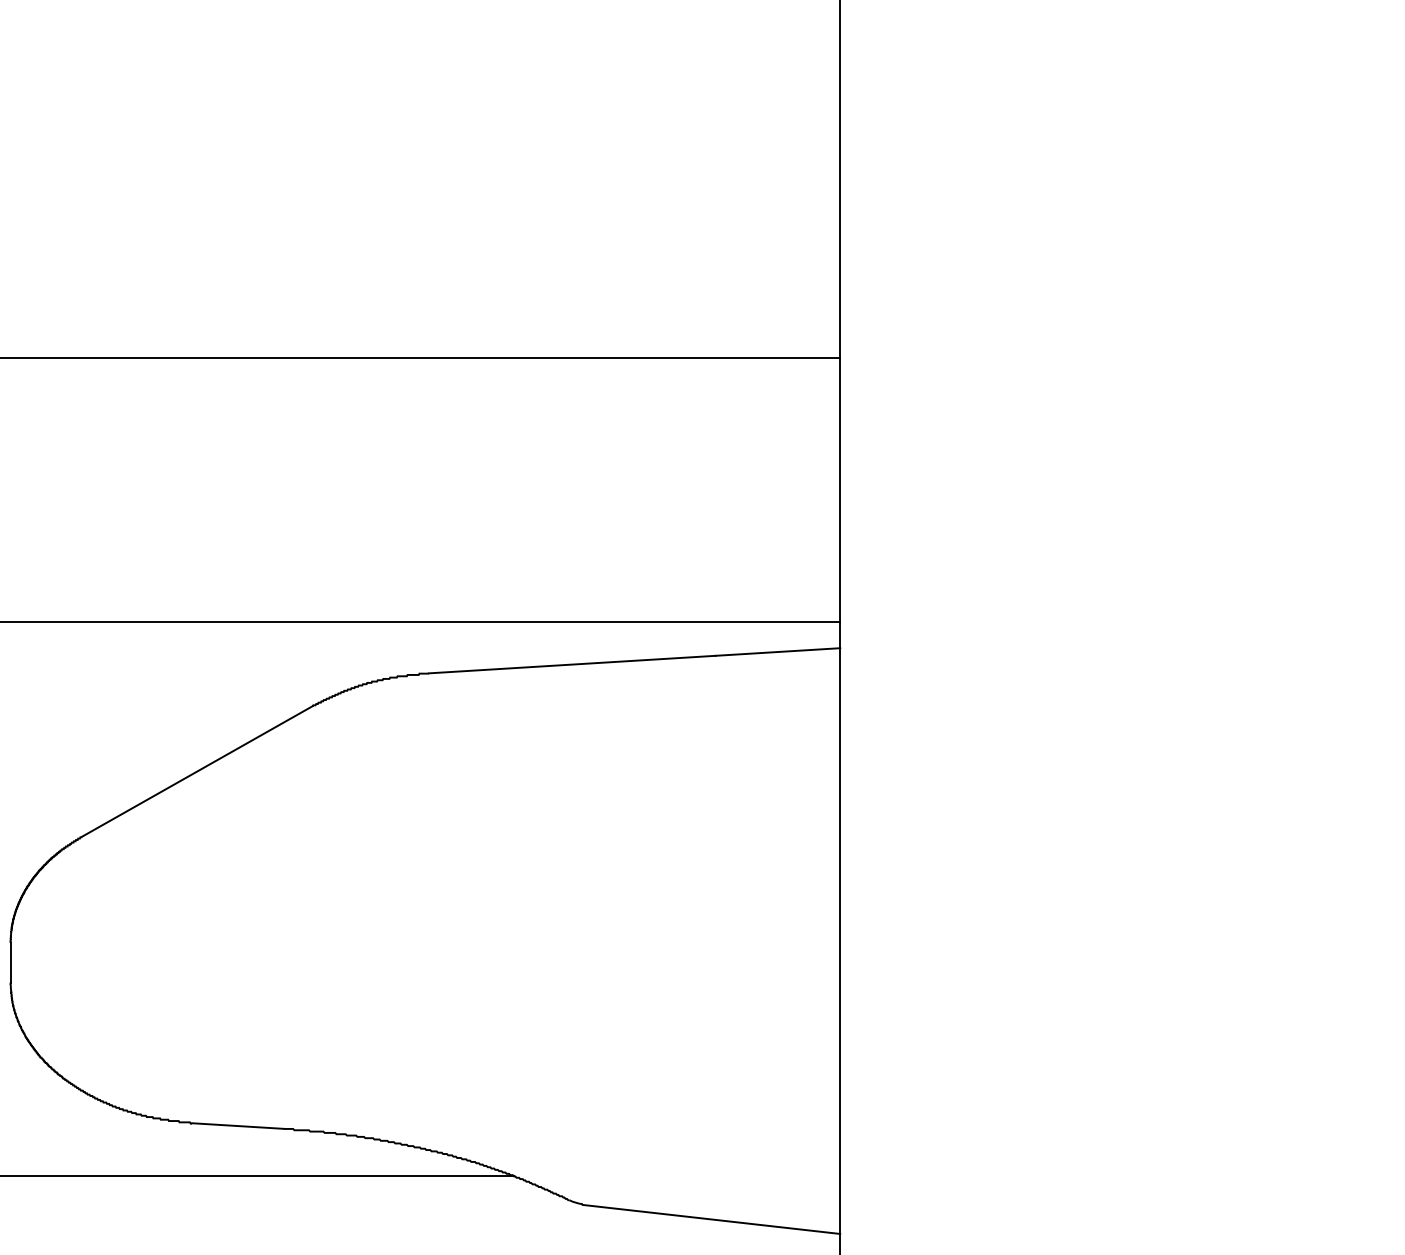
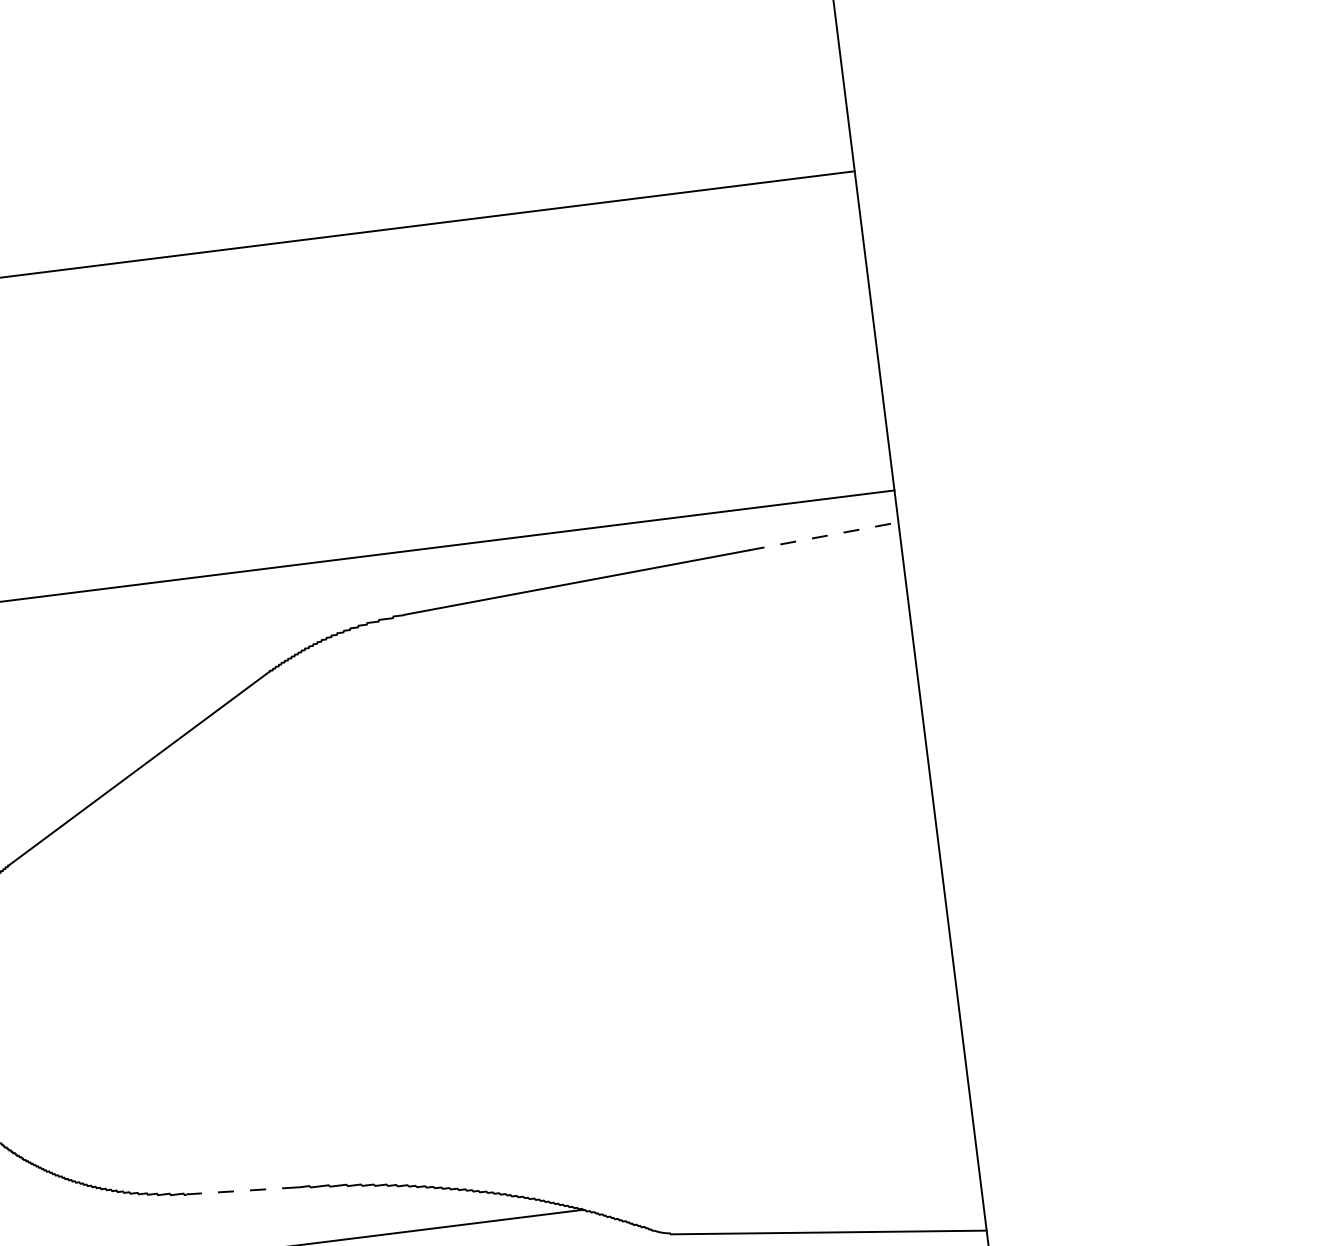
line: (777, 652) -> (823, 537), solid -> dashed
line: (238, 1126) -> (242, 1191), solid -> dashed

